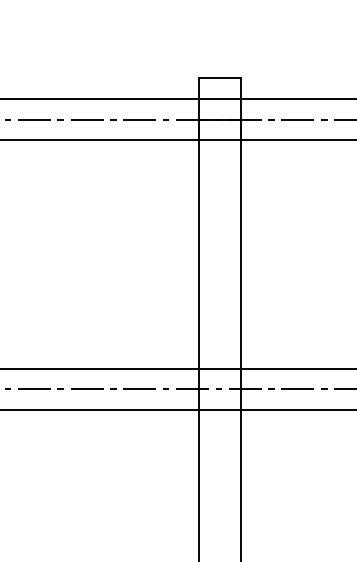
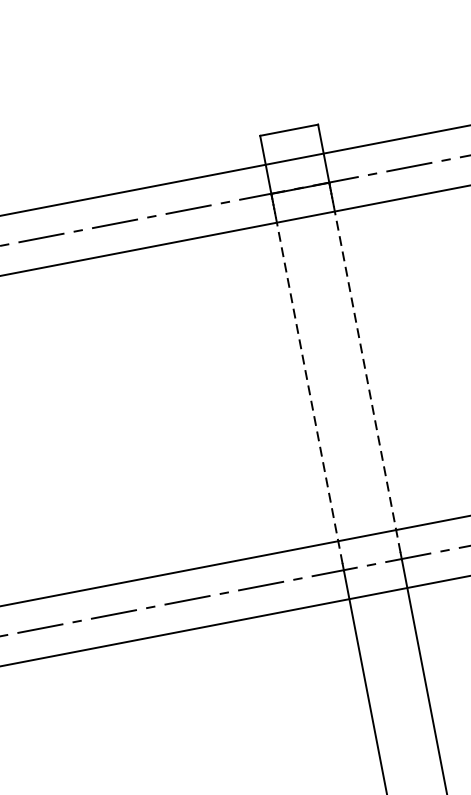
line: (199, 260) -> (309, 390), solid -> dashed
line: (240, 260) -> (367, 379), solid -> dashed

